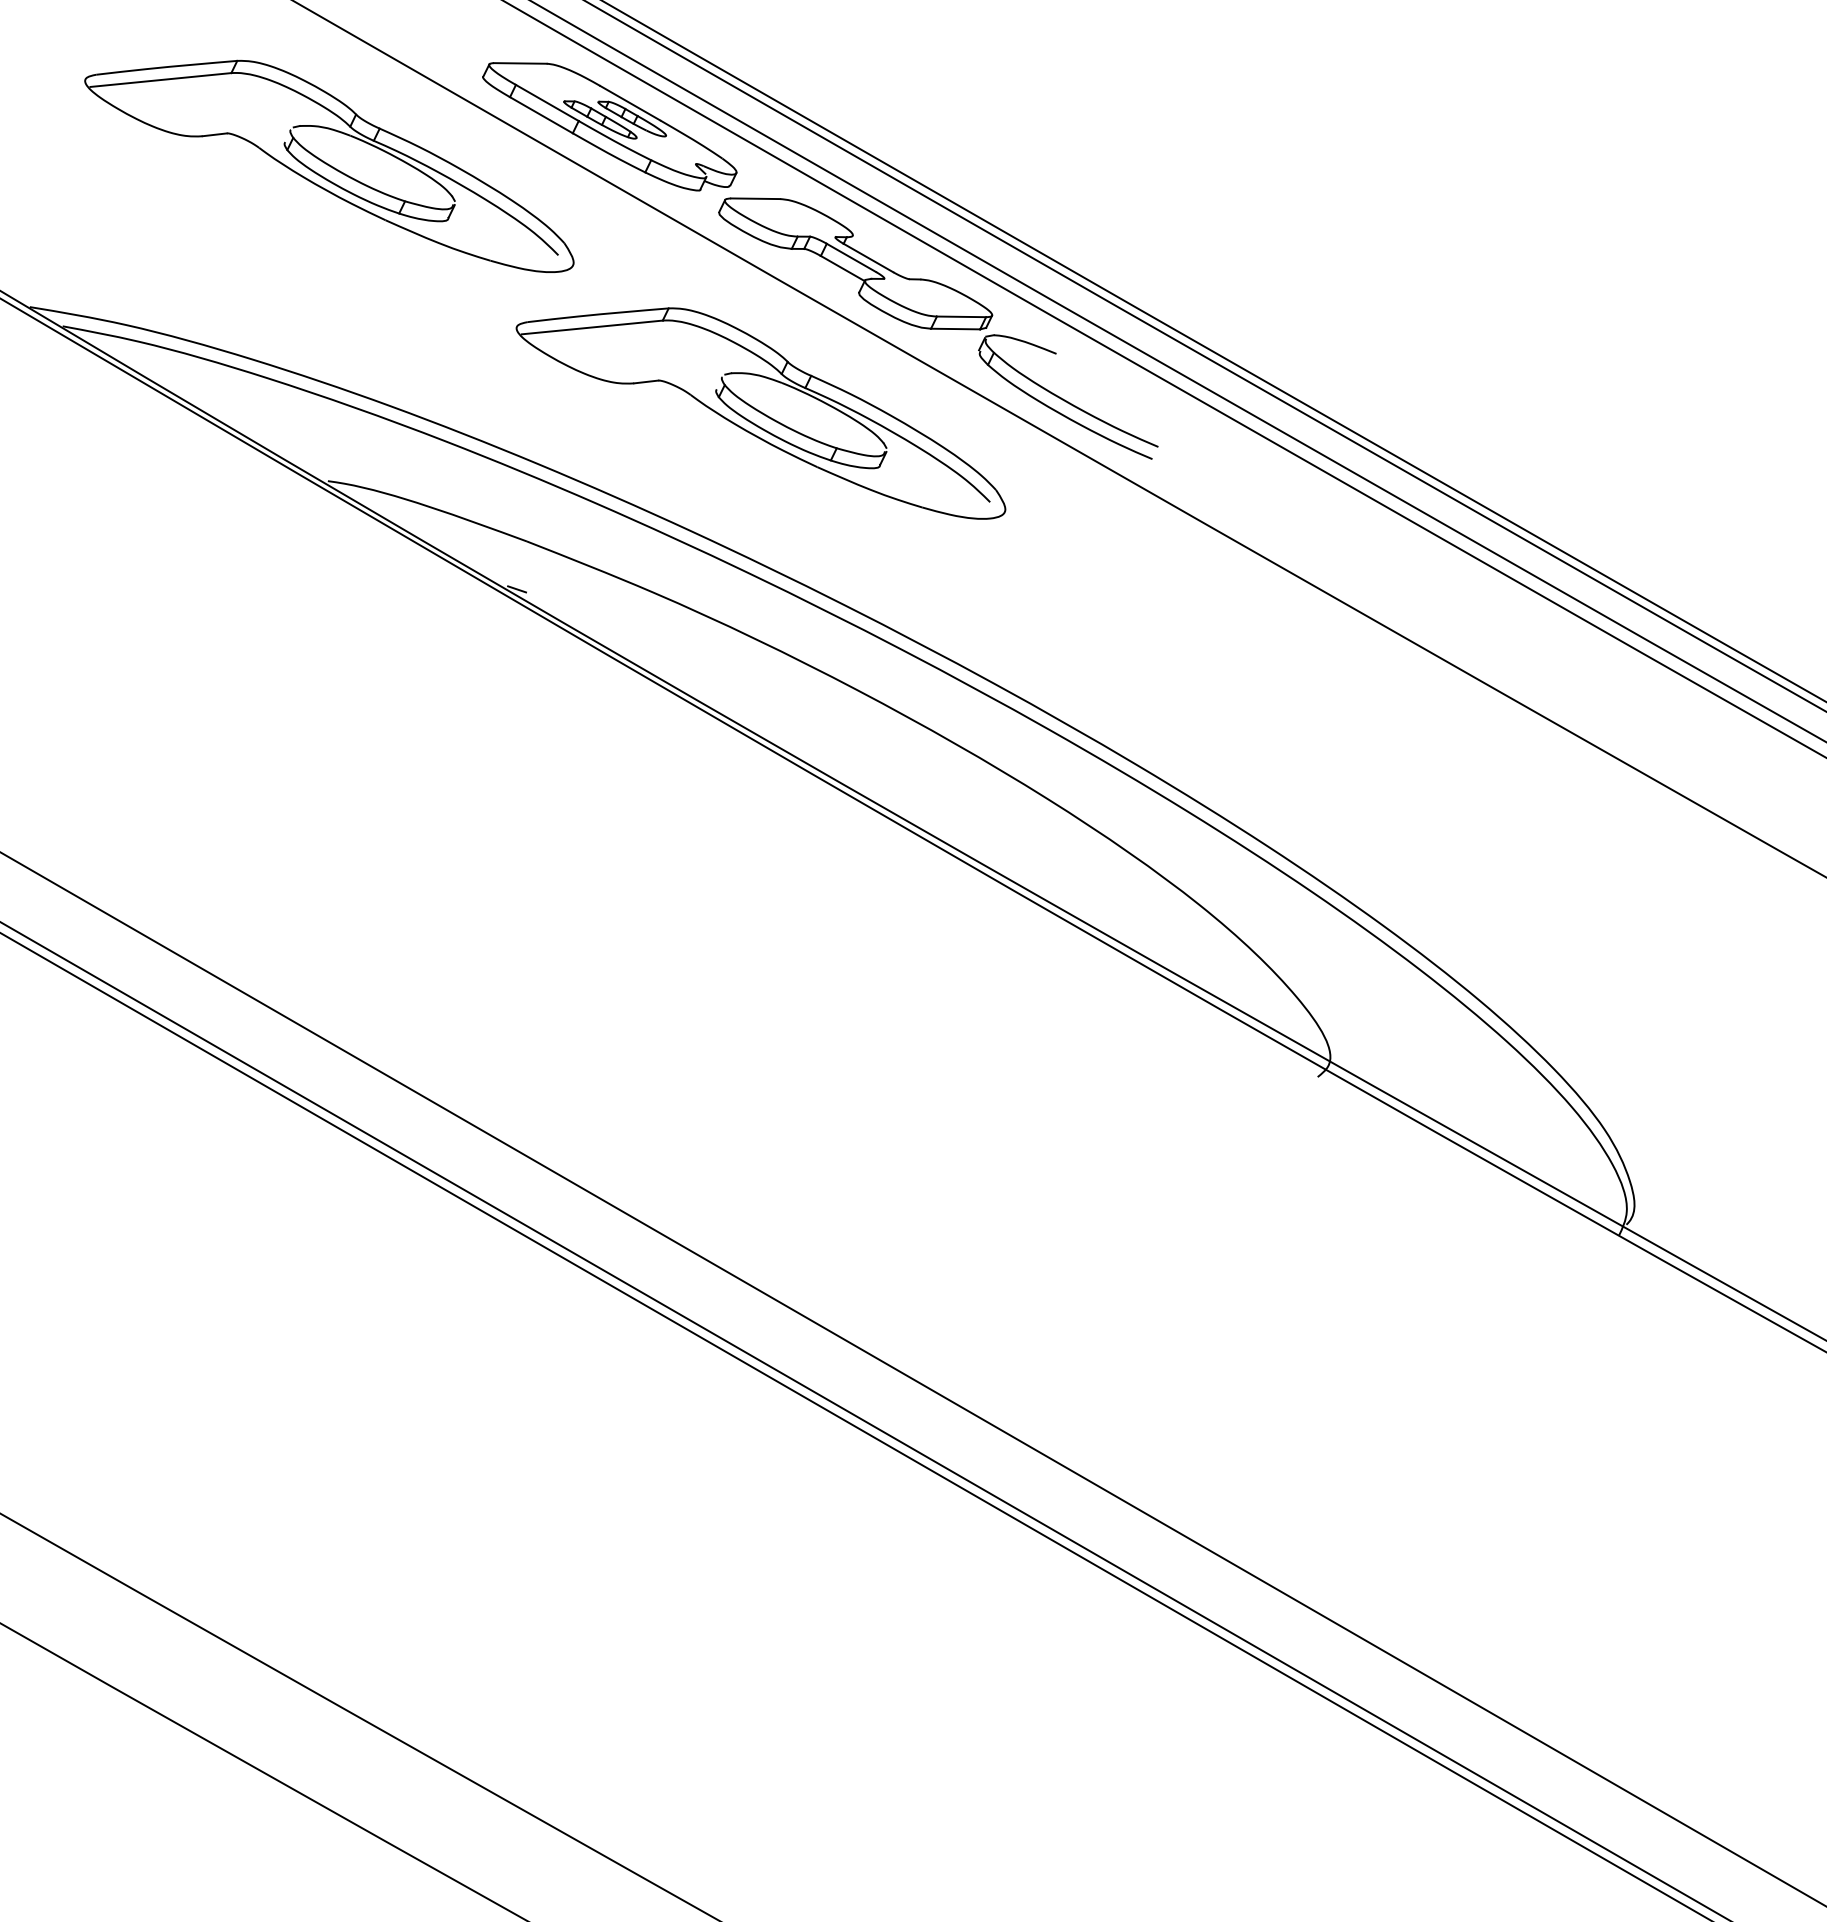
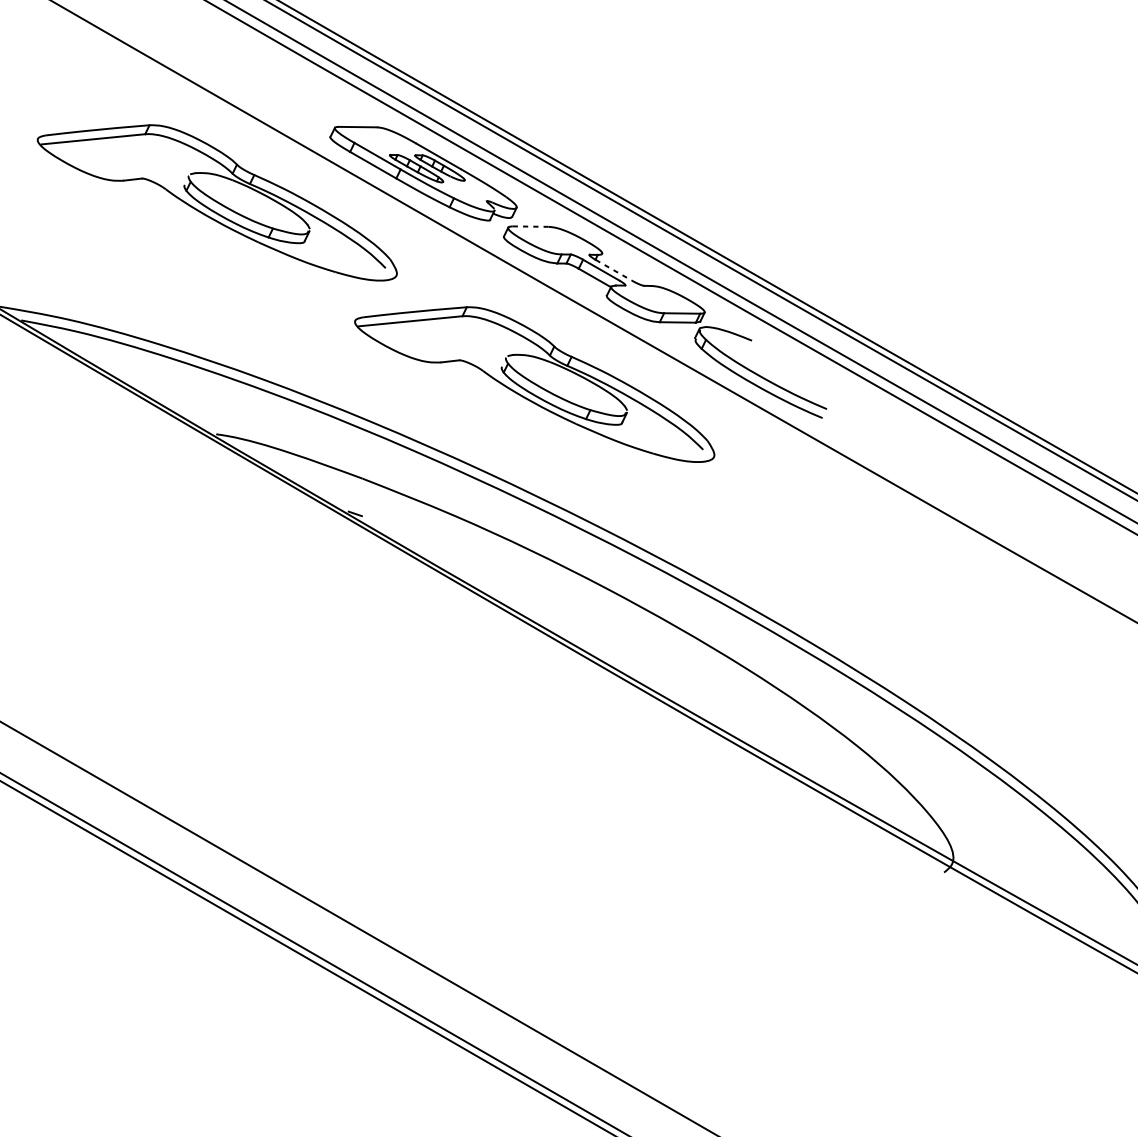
line: (755, 198) -> (530, 226), solid -> dashed
line: (869, 258) -> (614, 270), solid -> dashed

